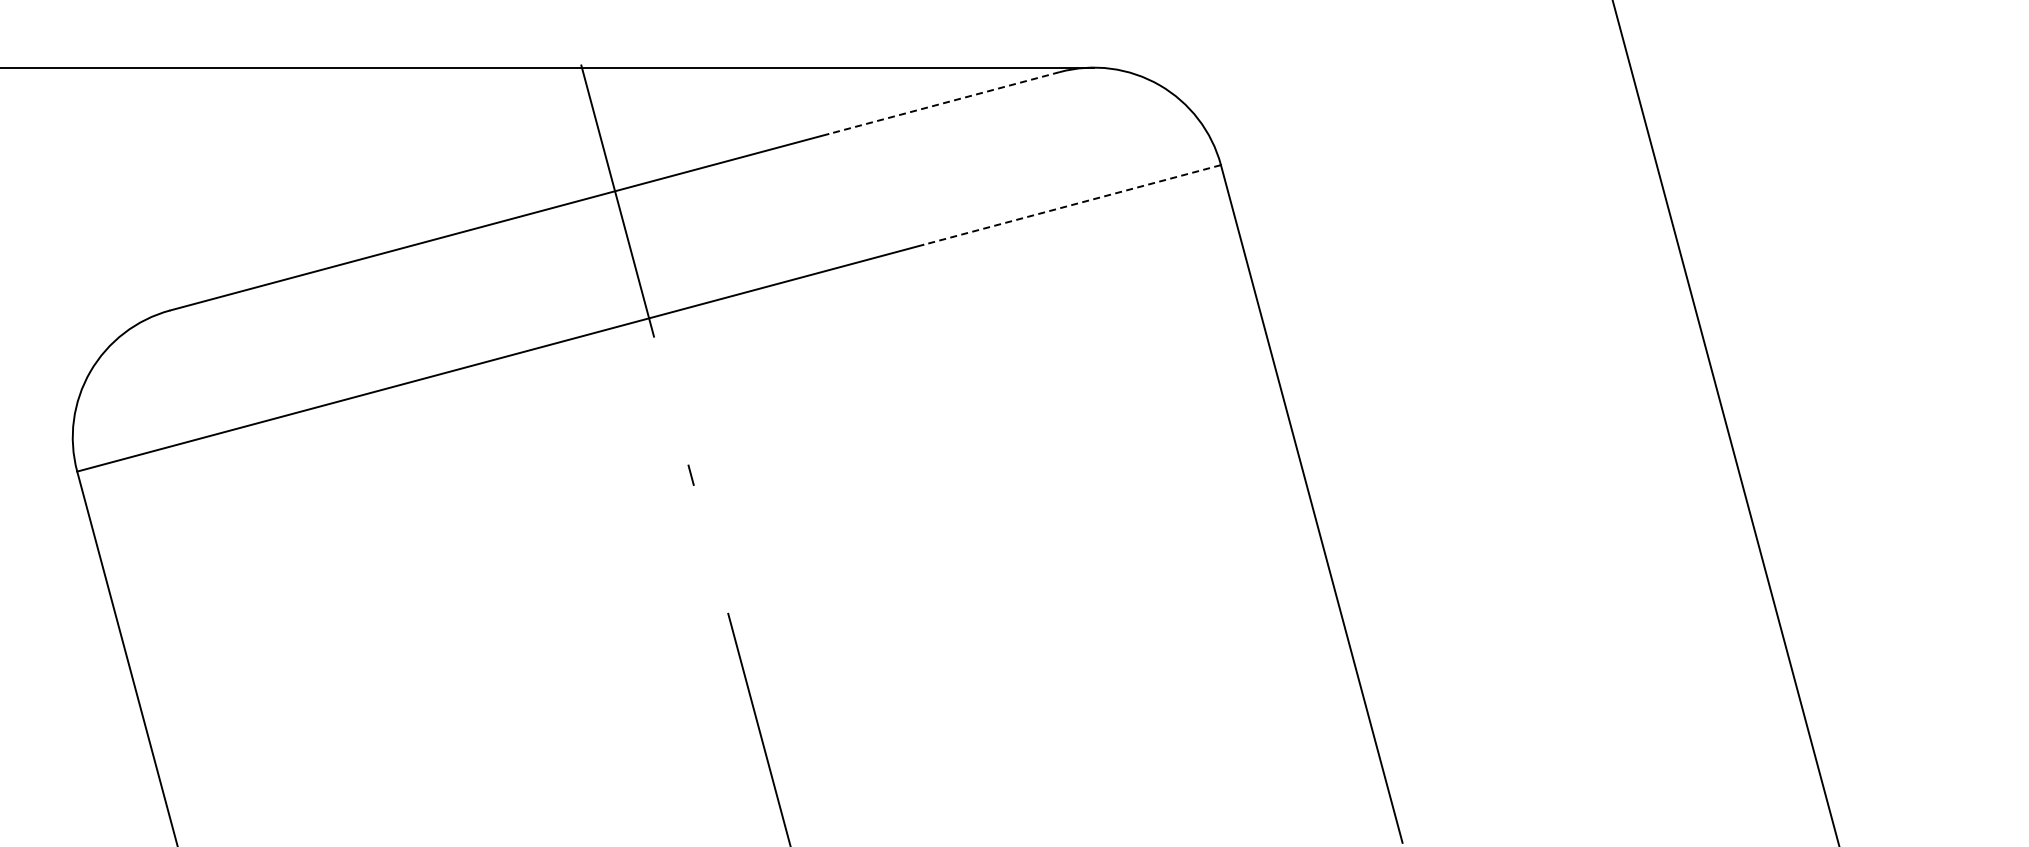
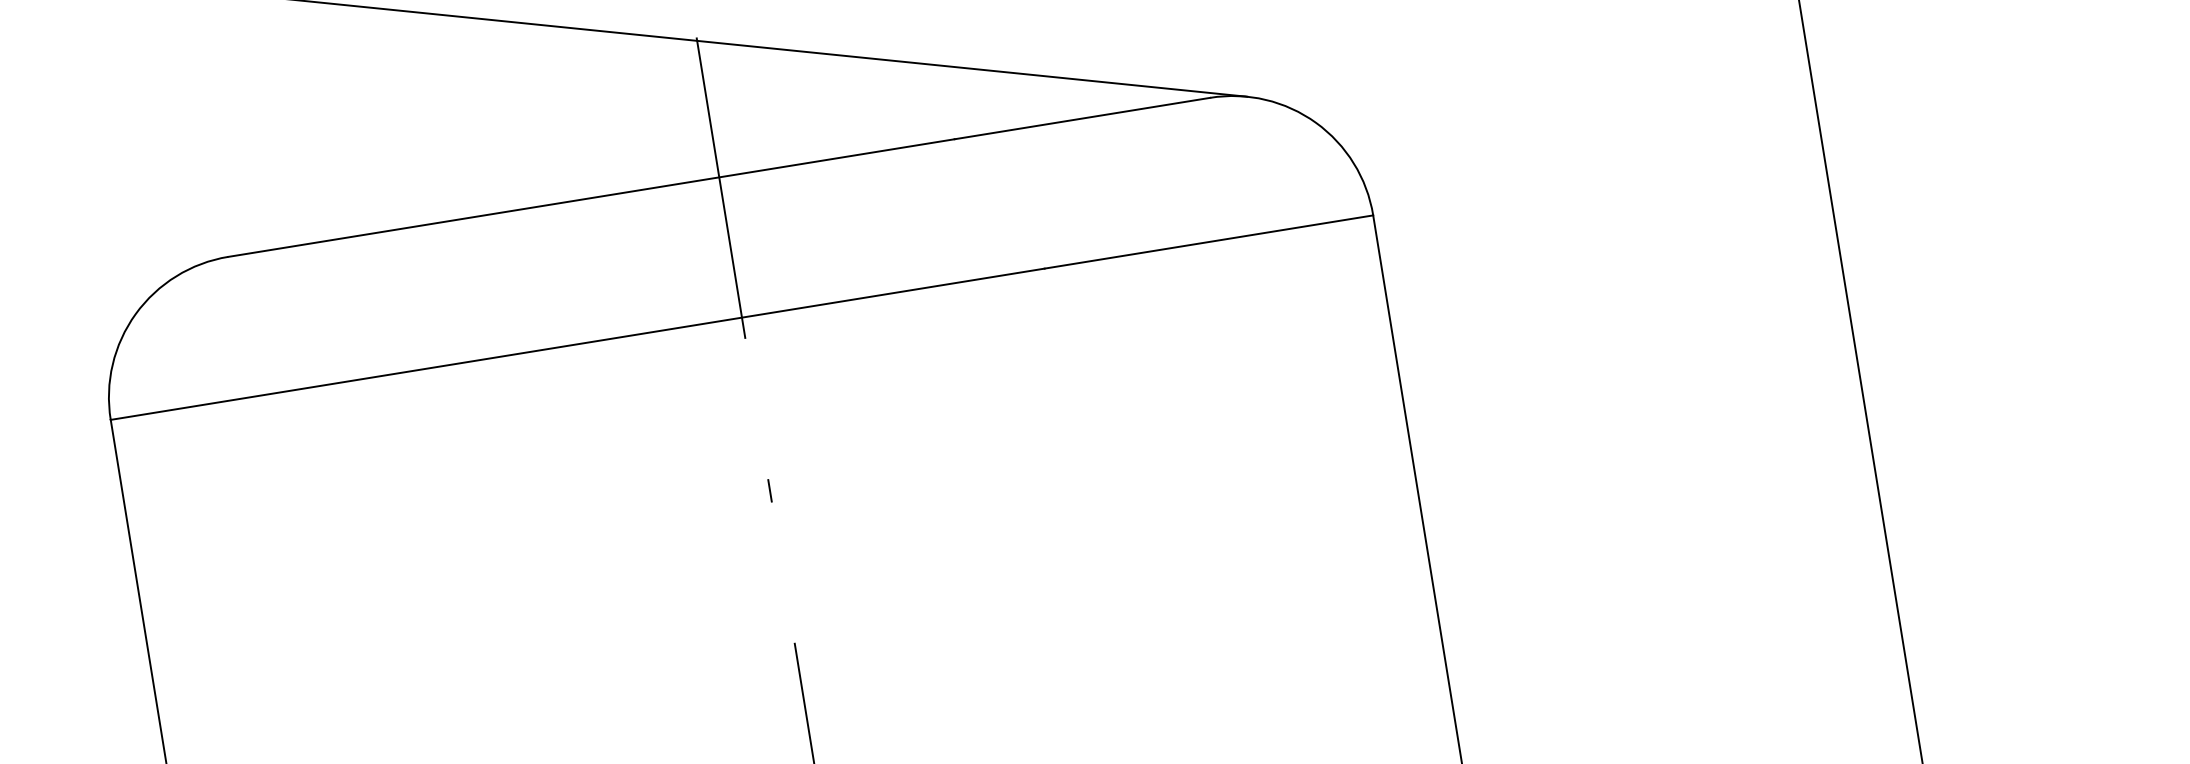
line: (944, 103) -> (1082, 119), dashed -> solid
line: (1071, 205) -> (1208, 242), dashed -> solid

